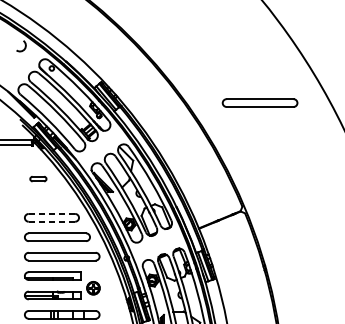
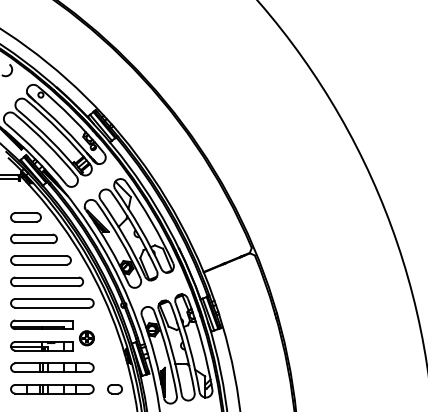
part: (260, 103) -> (271, 133), removed
part: (37, 179) -> (25, 217), size x1.67
part: (45, 198) -> (33, 238), added
line: (52, 214) -> (41, 256), dashed -> solid
line: (52, 221) -> (41, 264), dashed -> solid

